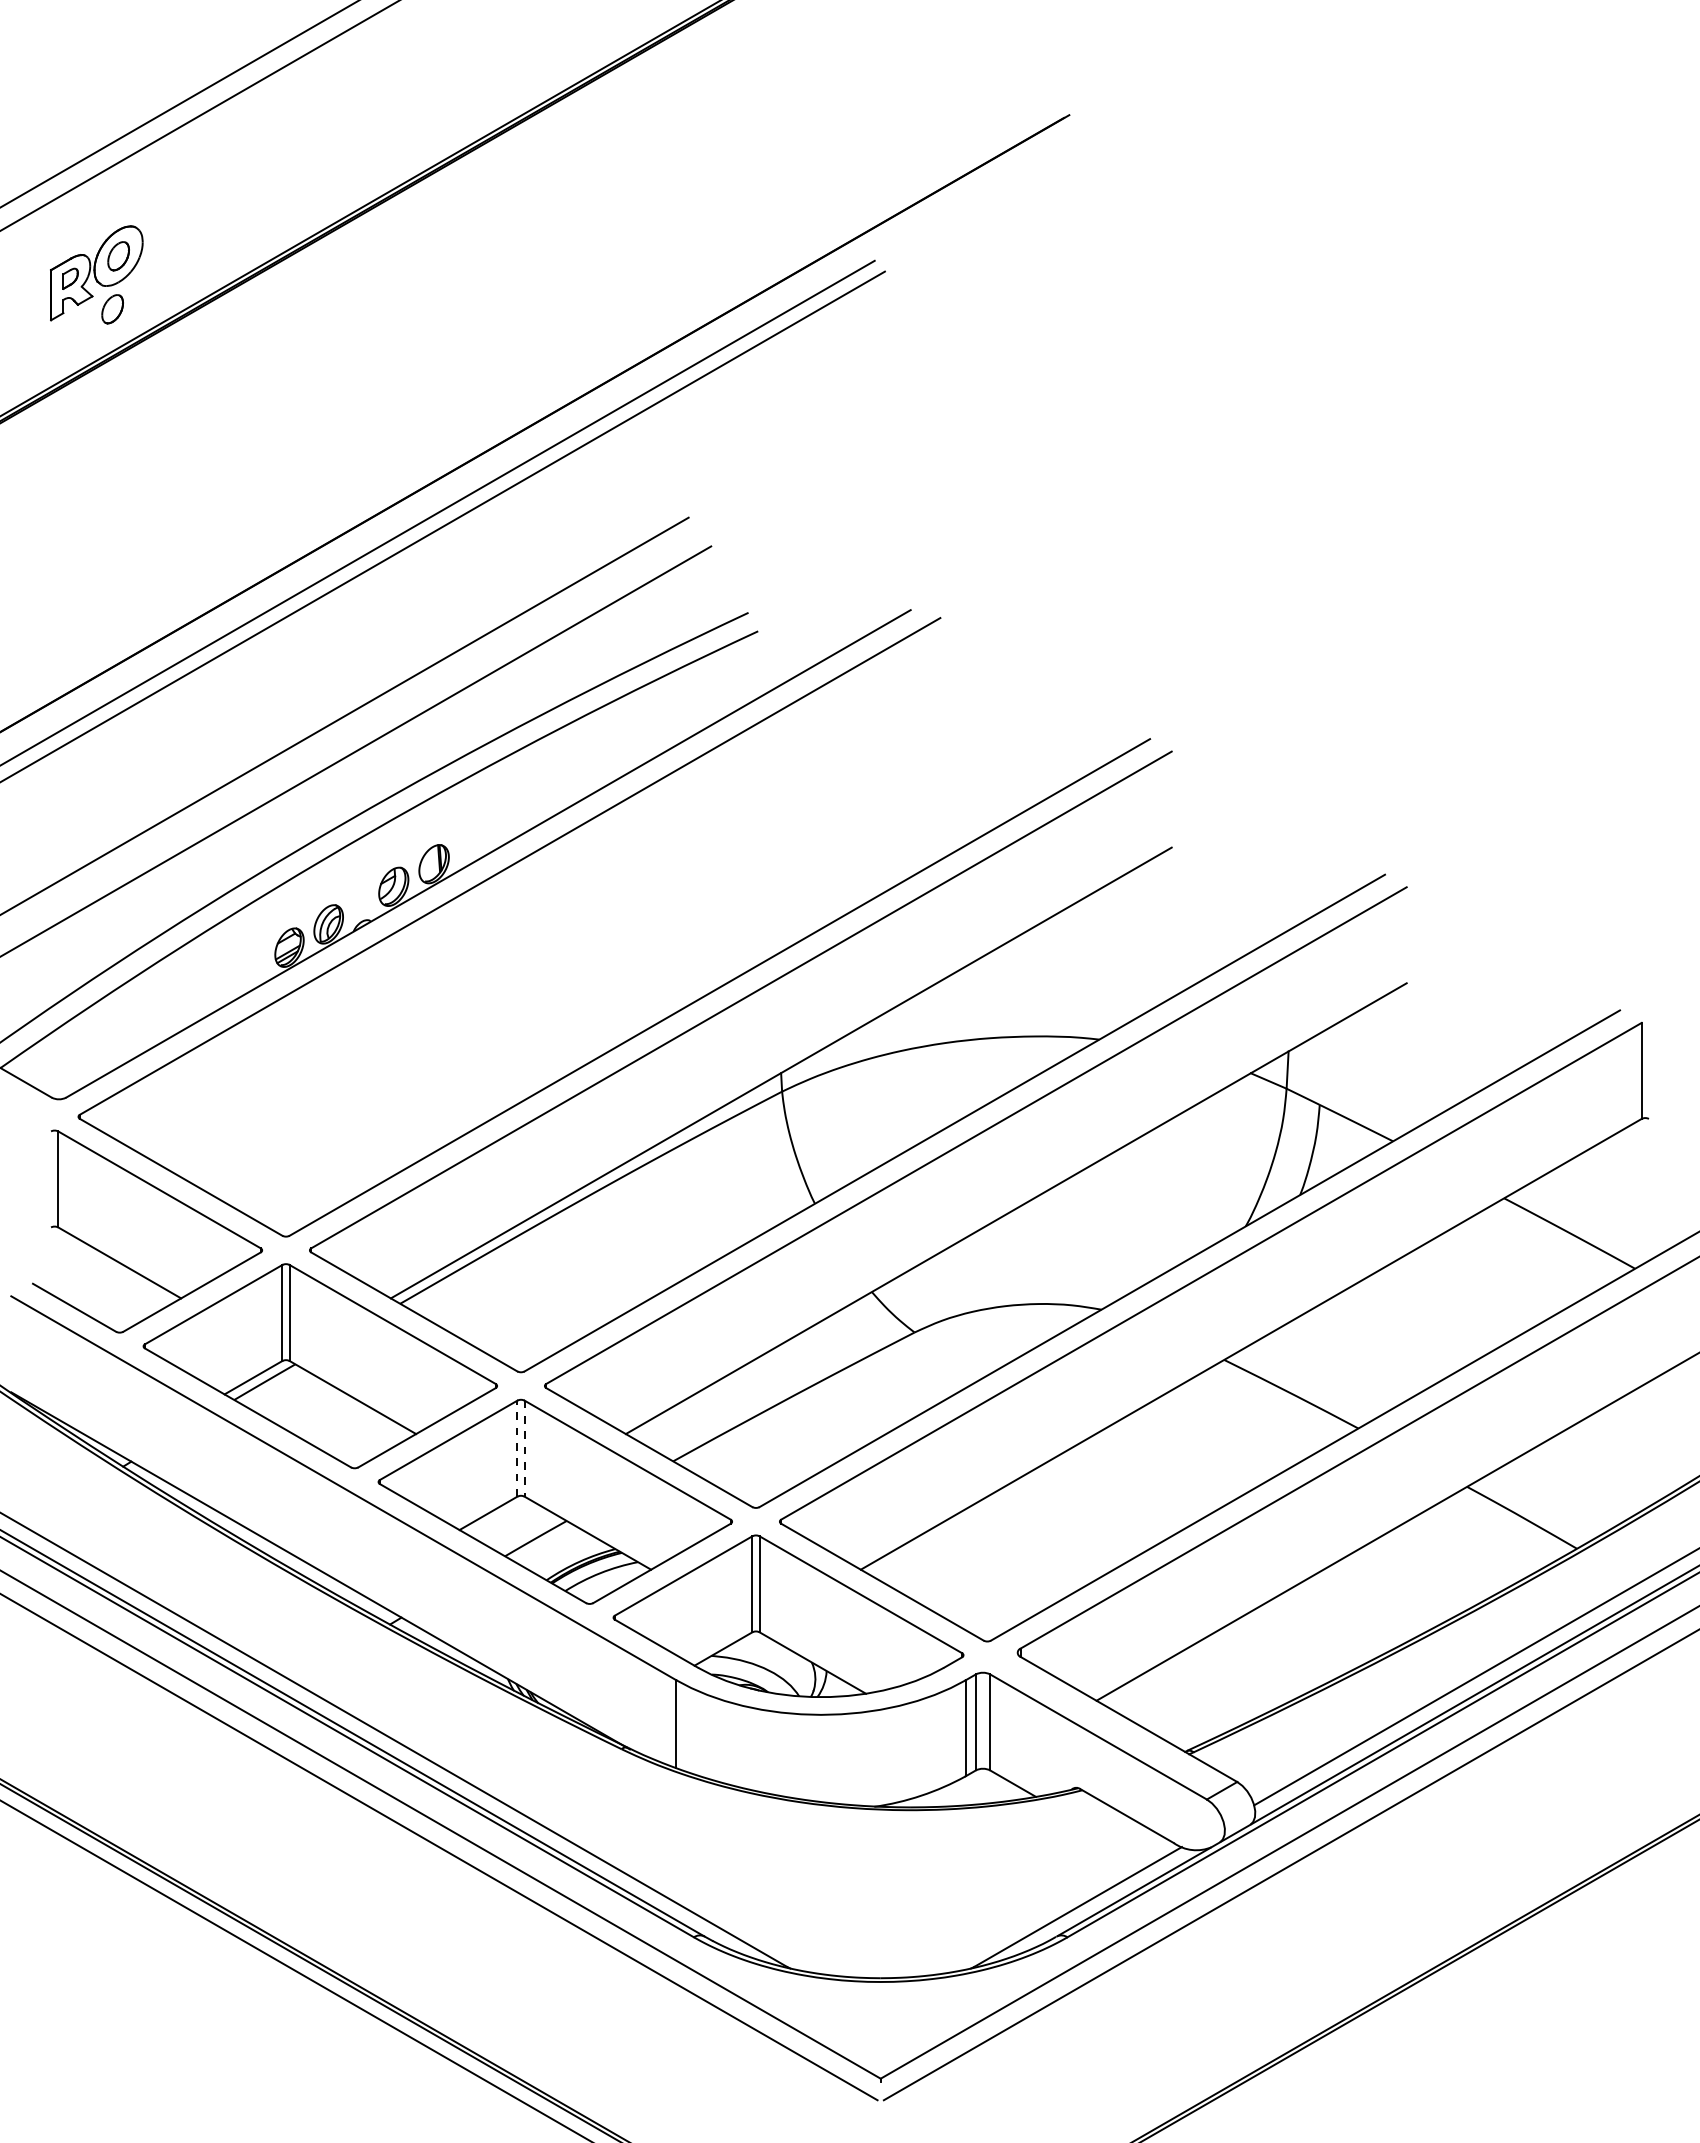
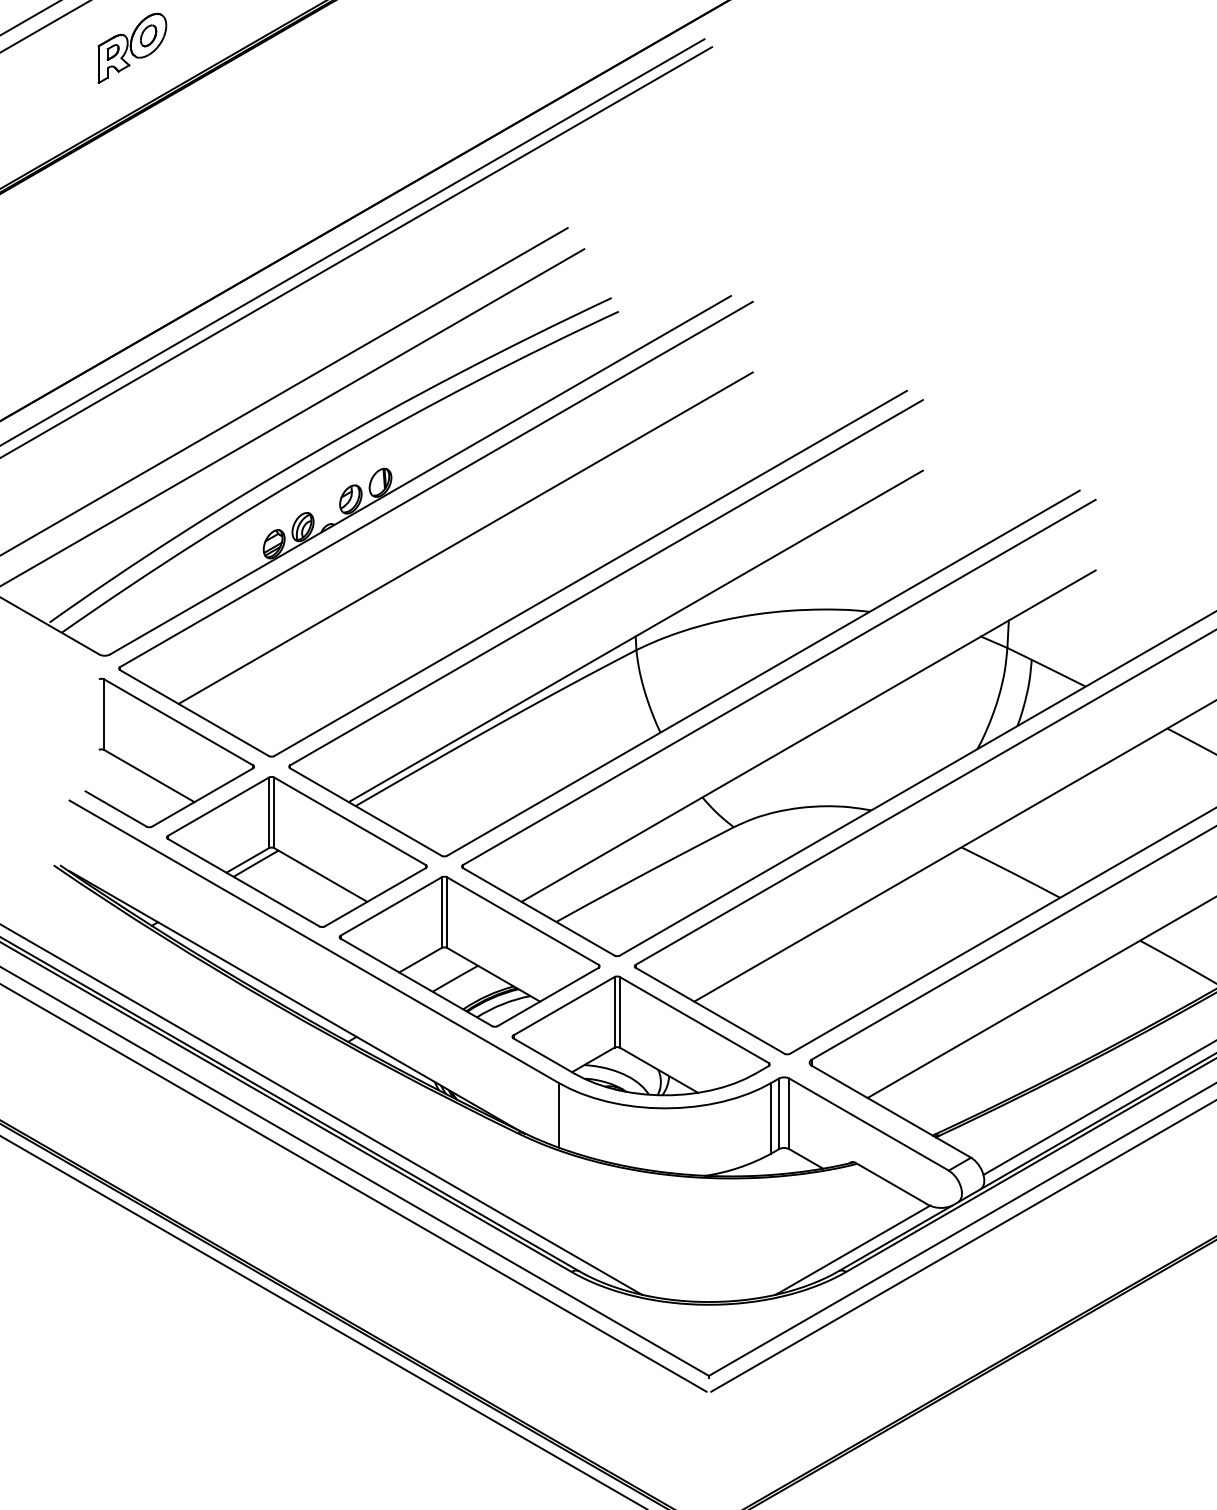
part: (112, 309) -> (144, 75), removed
line: (549, 939) -> (465, 538), added
line: (517, 1448) -> (441, 912), dashed -> solid
line: (524, 1449) -> (446, 913), dashed -> solid

